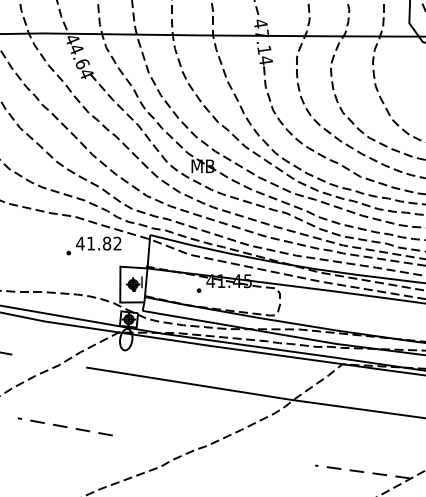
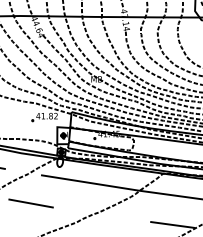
line: (64, 426) -> (30, 203), dashed -> solid
line: (361, 470) -> (172, 224), dashed -> solid

